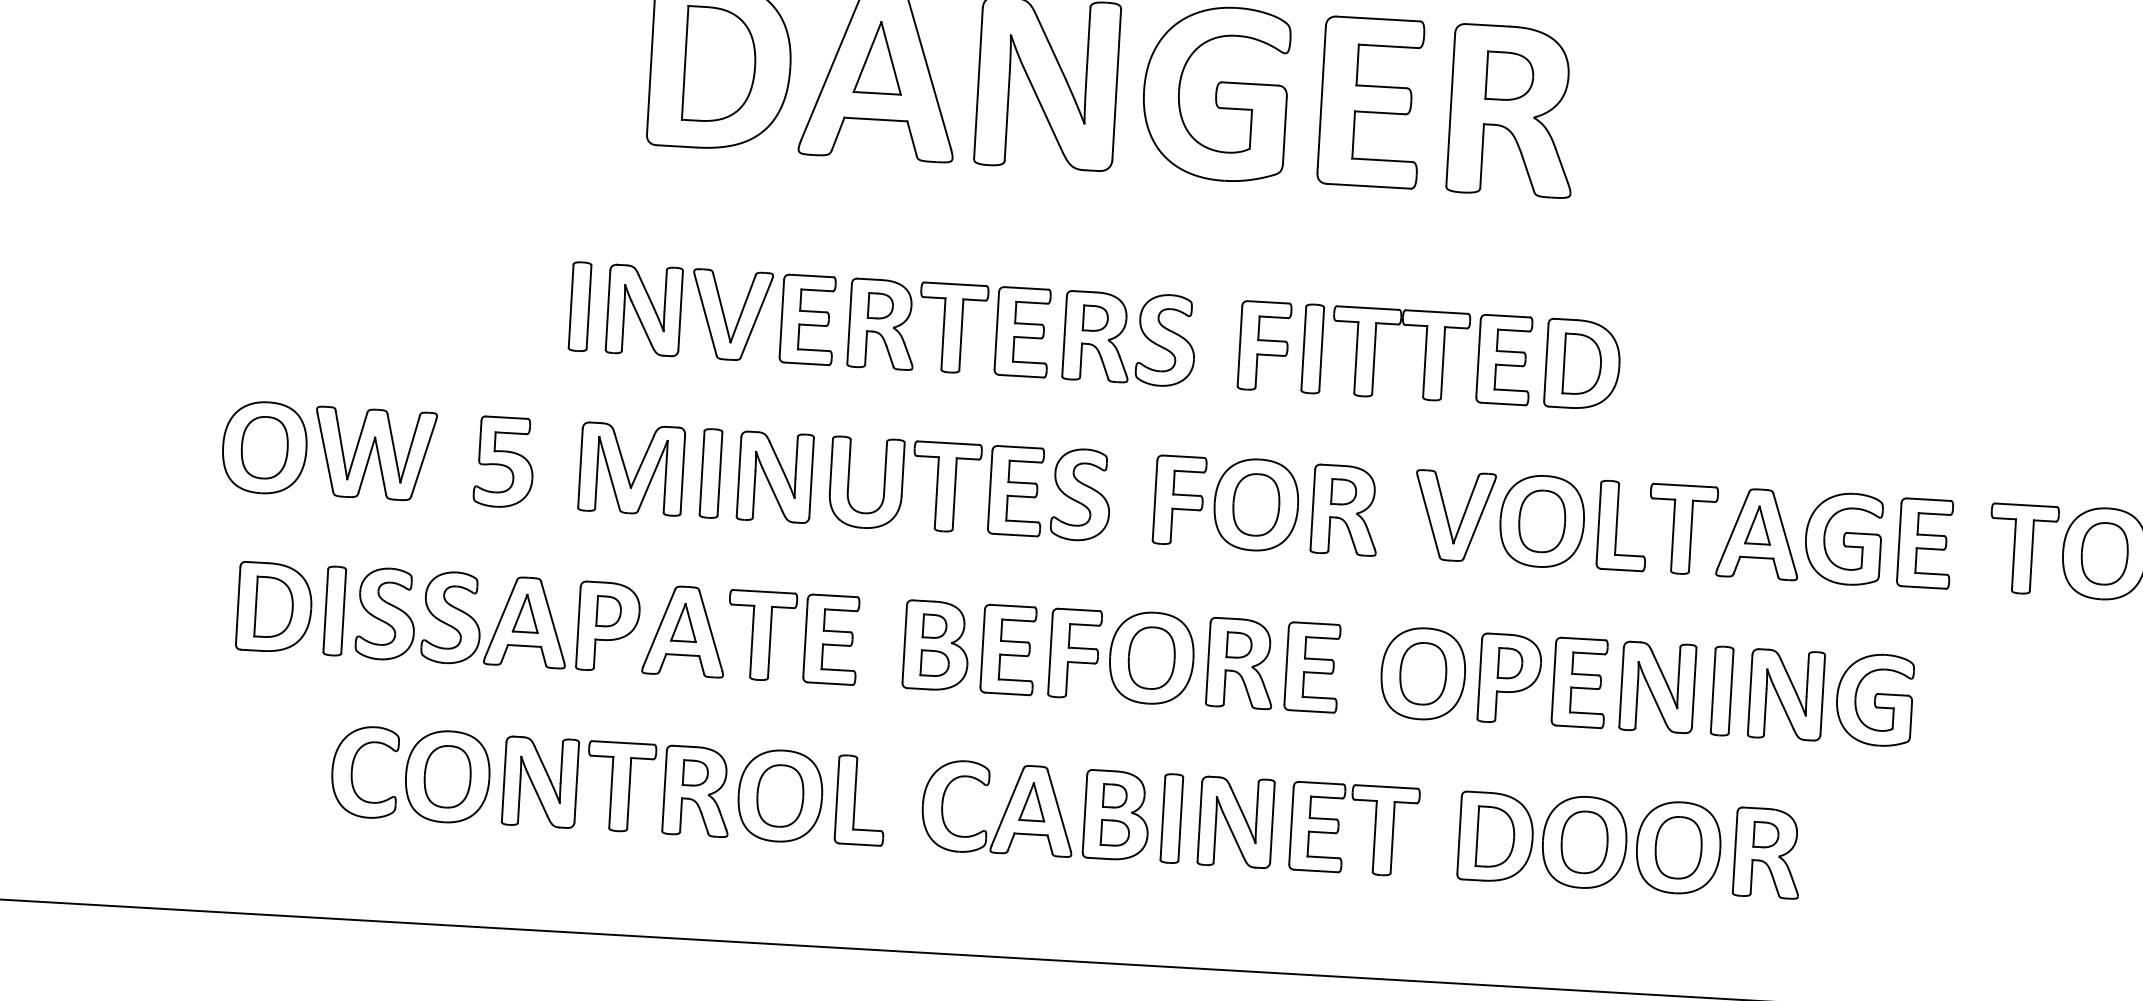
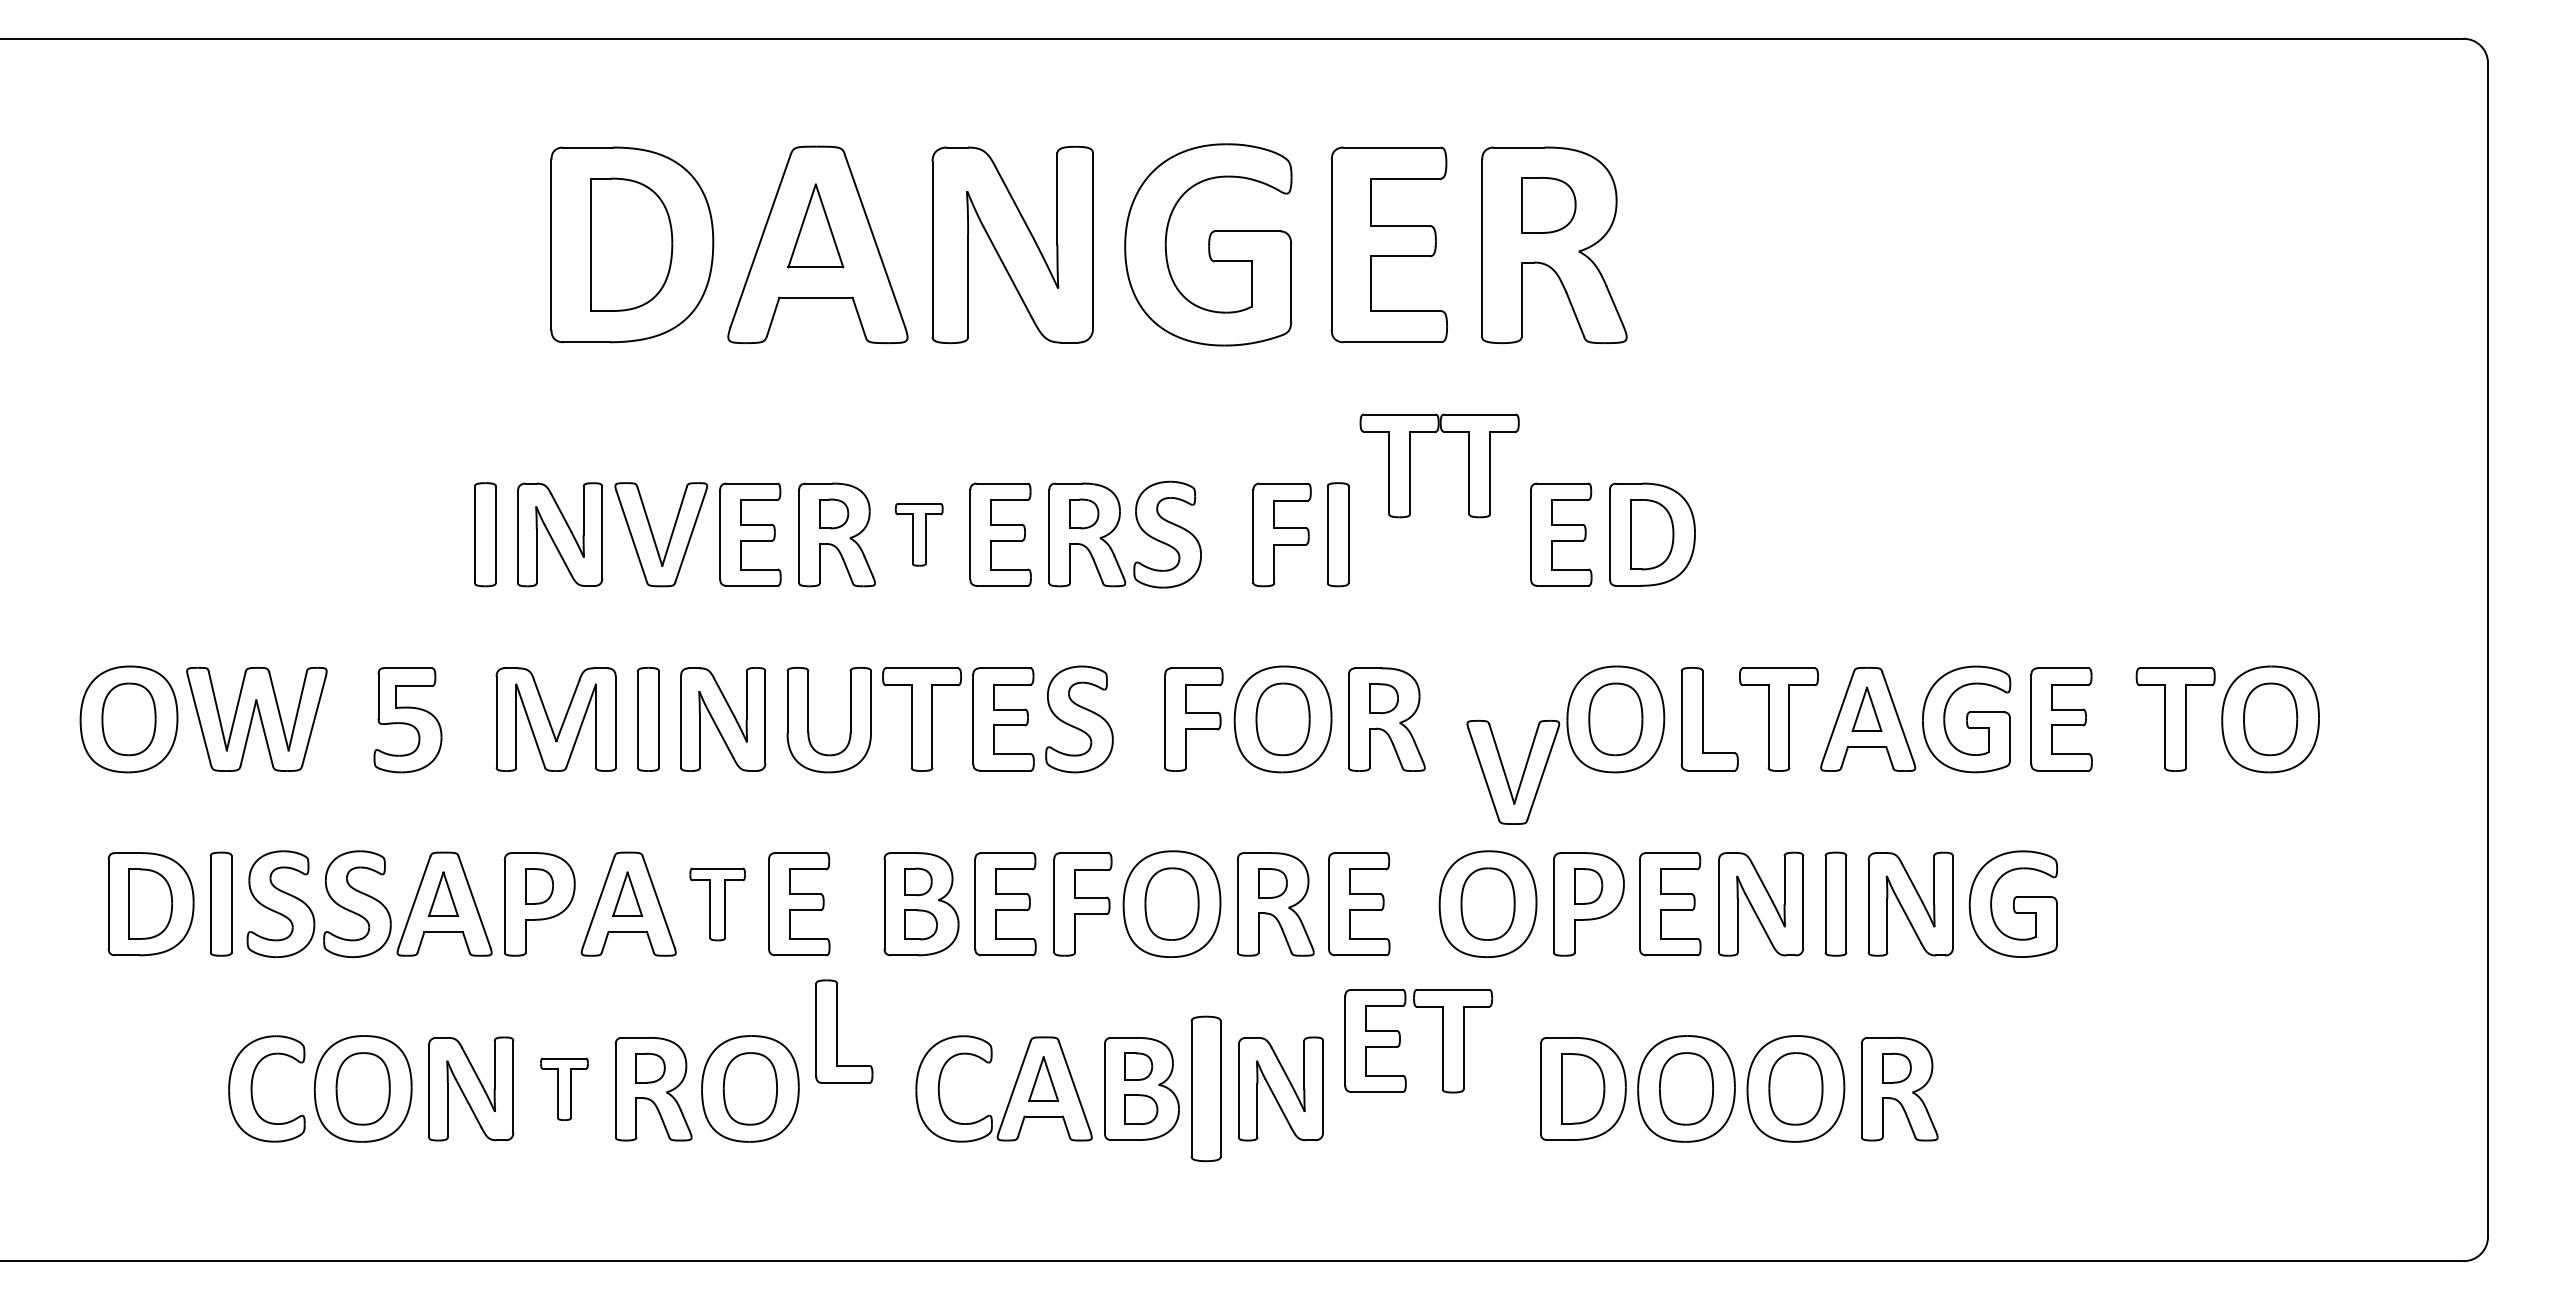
part: (953, 328) -> (919, 534), size x0.6
part: (1374, 352) -> (1410, 465), moved
part: (1448, 517) -> (1506, 774), moved
part: (761, 635) -> (717, 904), size x0.7
part: (620, 787) -> (564, 1089), size x0.6
part: (855, 799) -> (837, 1031), moved
part: (1171, 818) -> (1205, 1088), size x1.4
part: (1338, 828) -> (1400, 1041), moved

